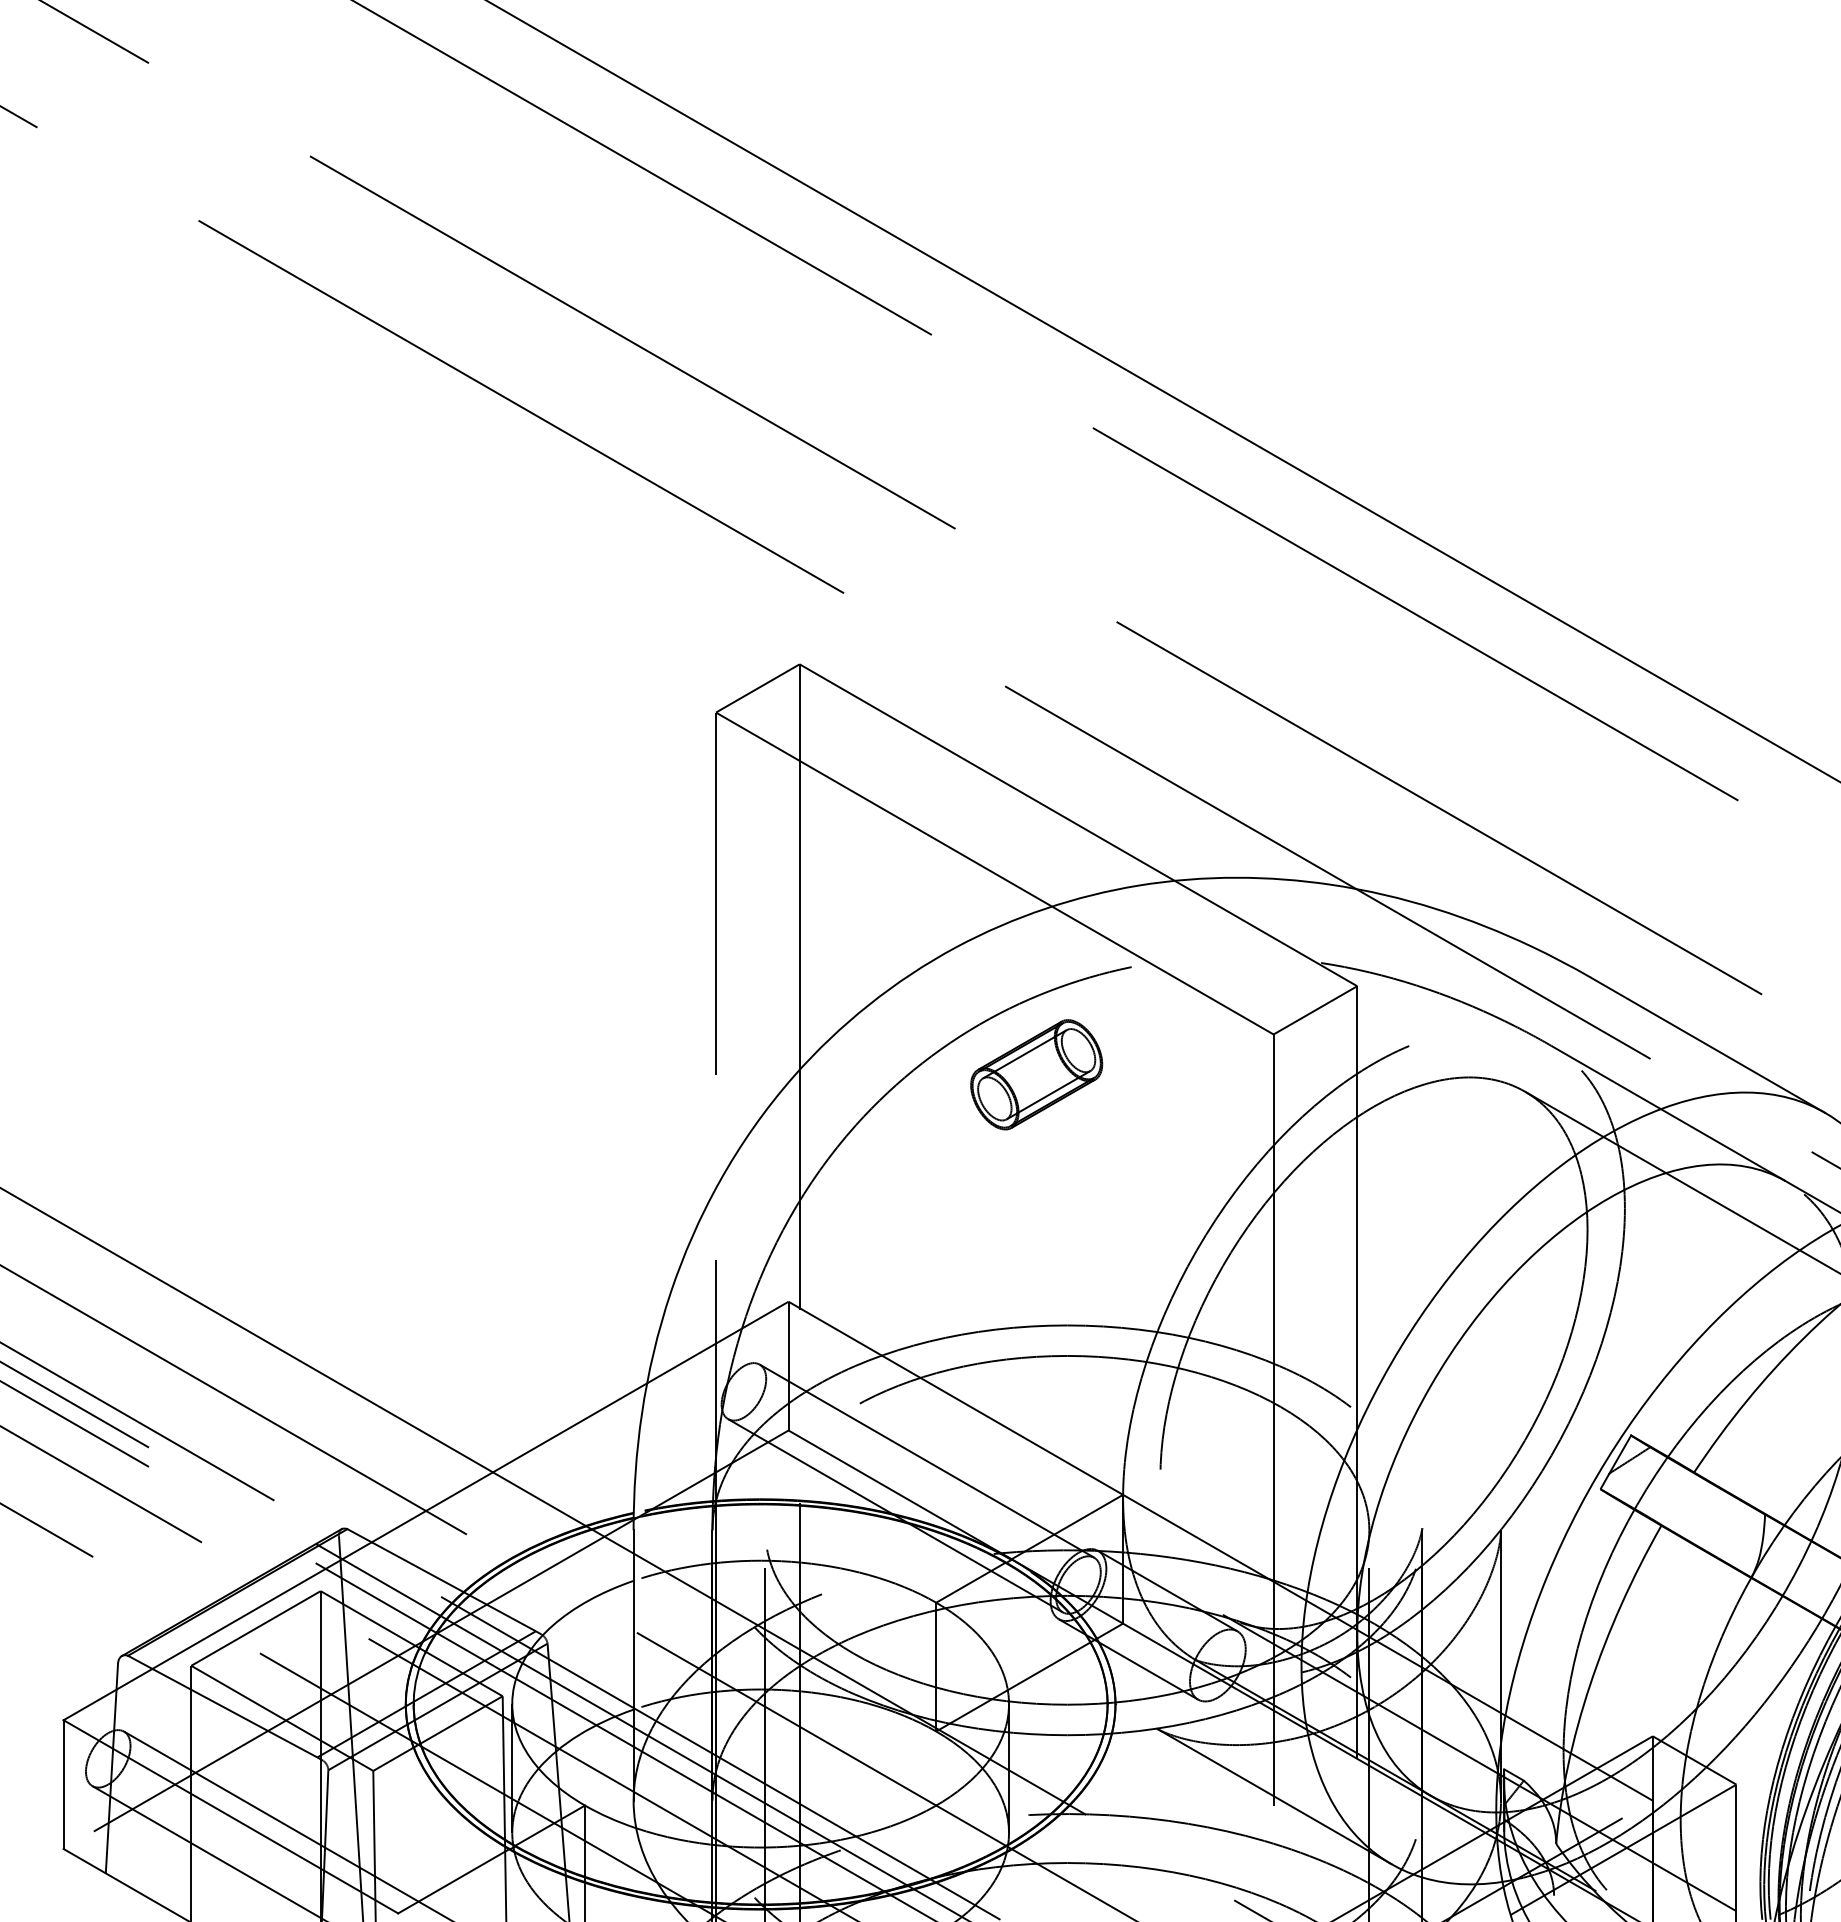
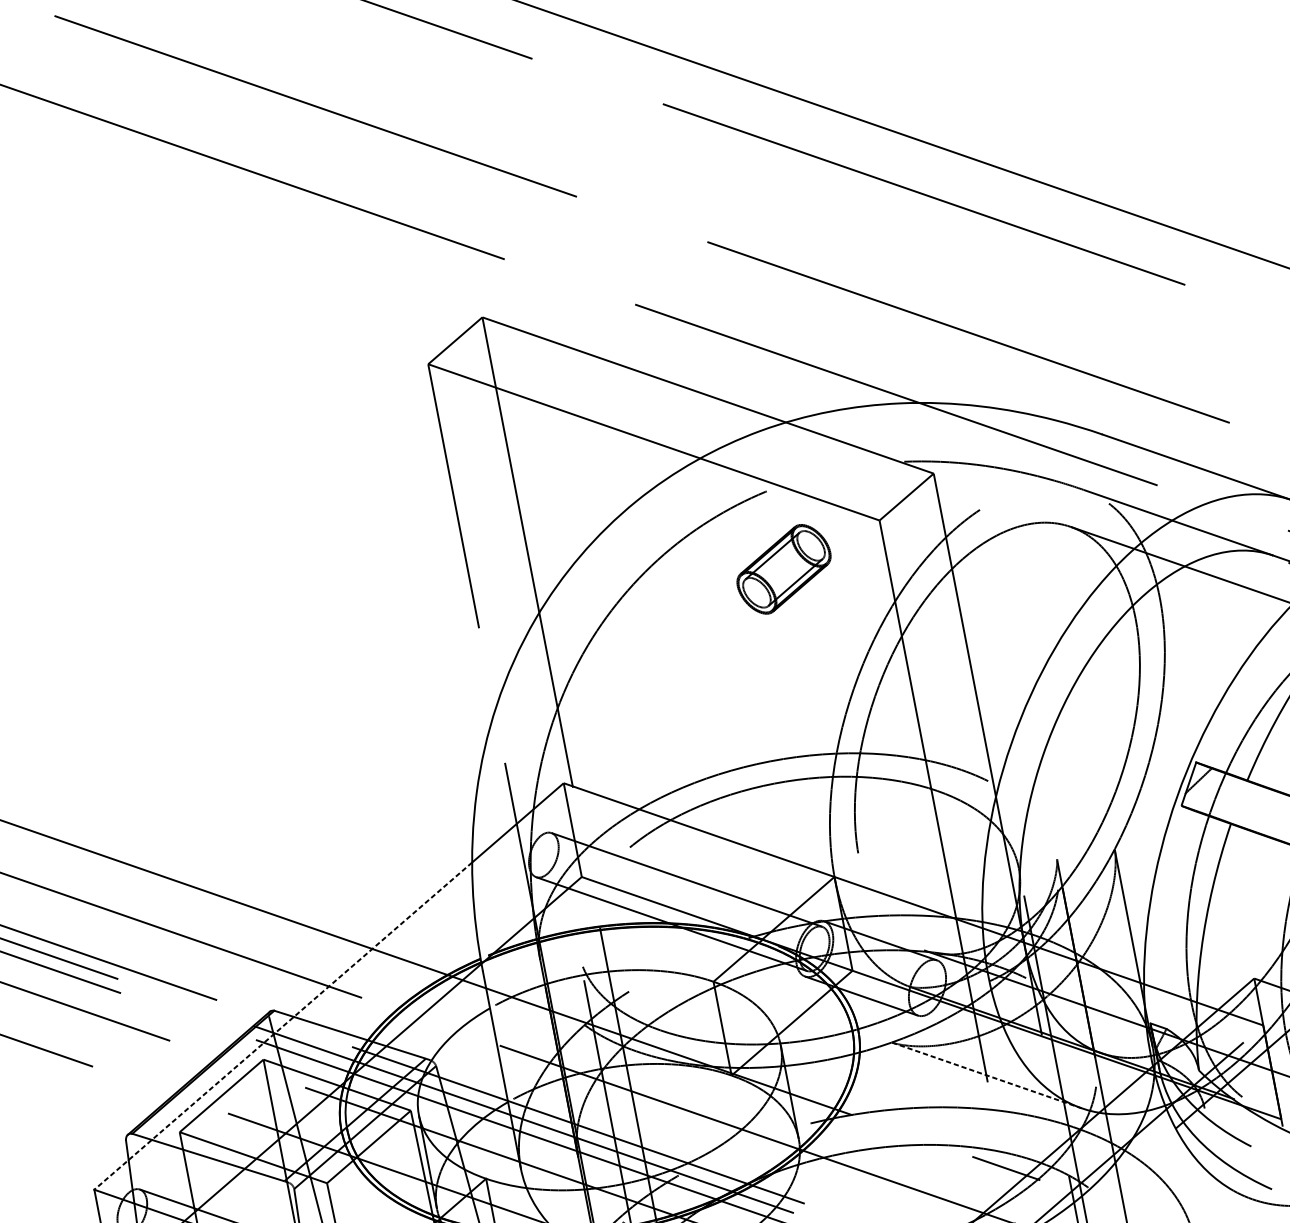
part: (1036, 1074) -> (783, 569), moved
line: (355, 1551) -> (283, 1025), solid -> dashed
line: (1274, 1796) -> (987, 1075), solid -> dashed

